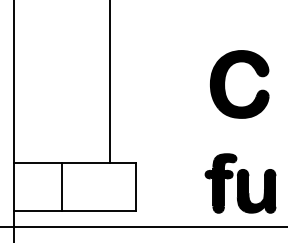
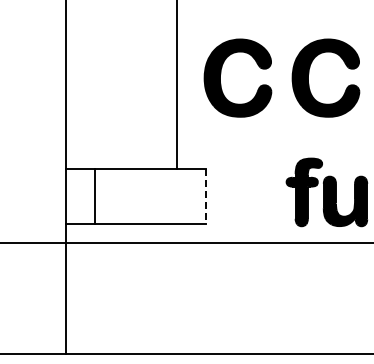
part: (149, 81) -> (221, 74), added
line: (62, 187) -> (95, 196), moved
line: (136, 187) -> (206, 196), solid -> dashed

